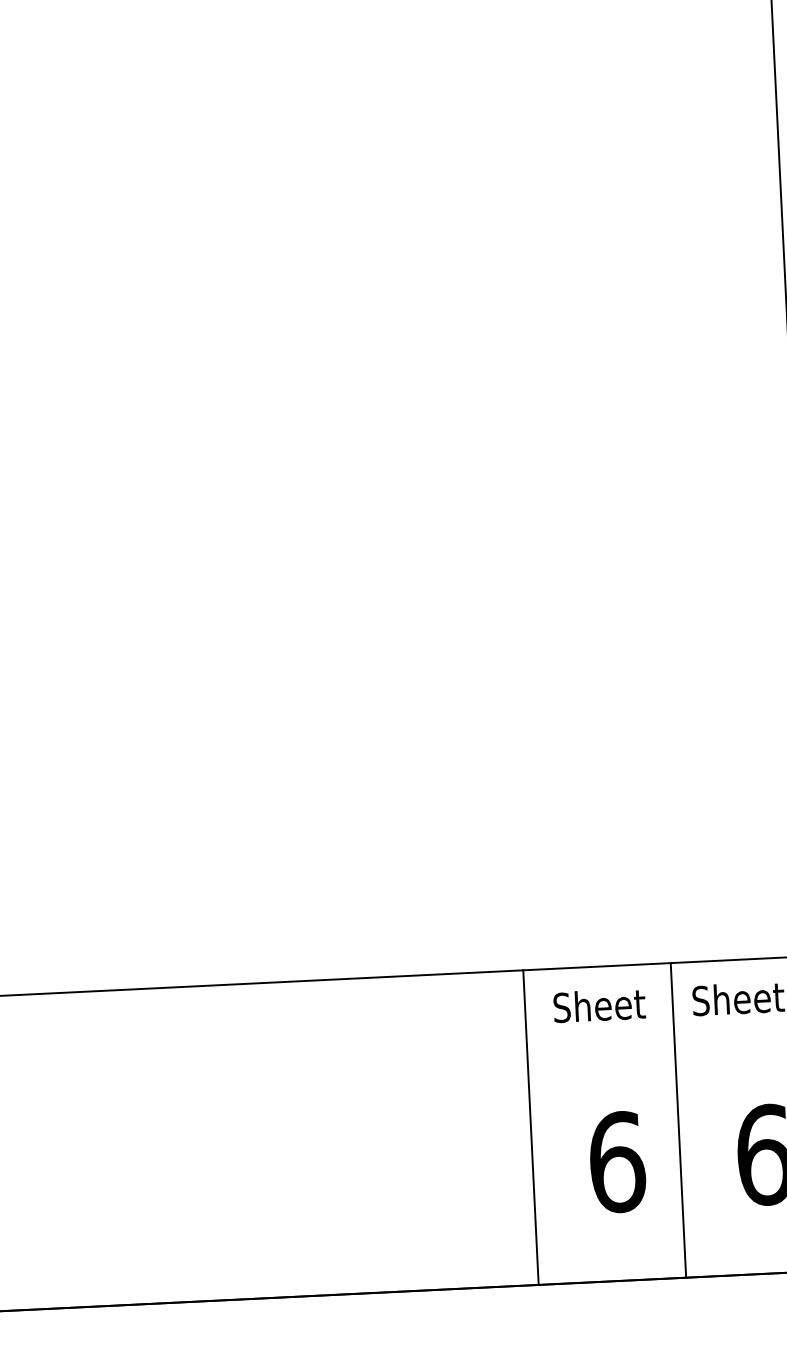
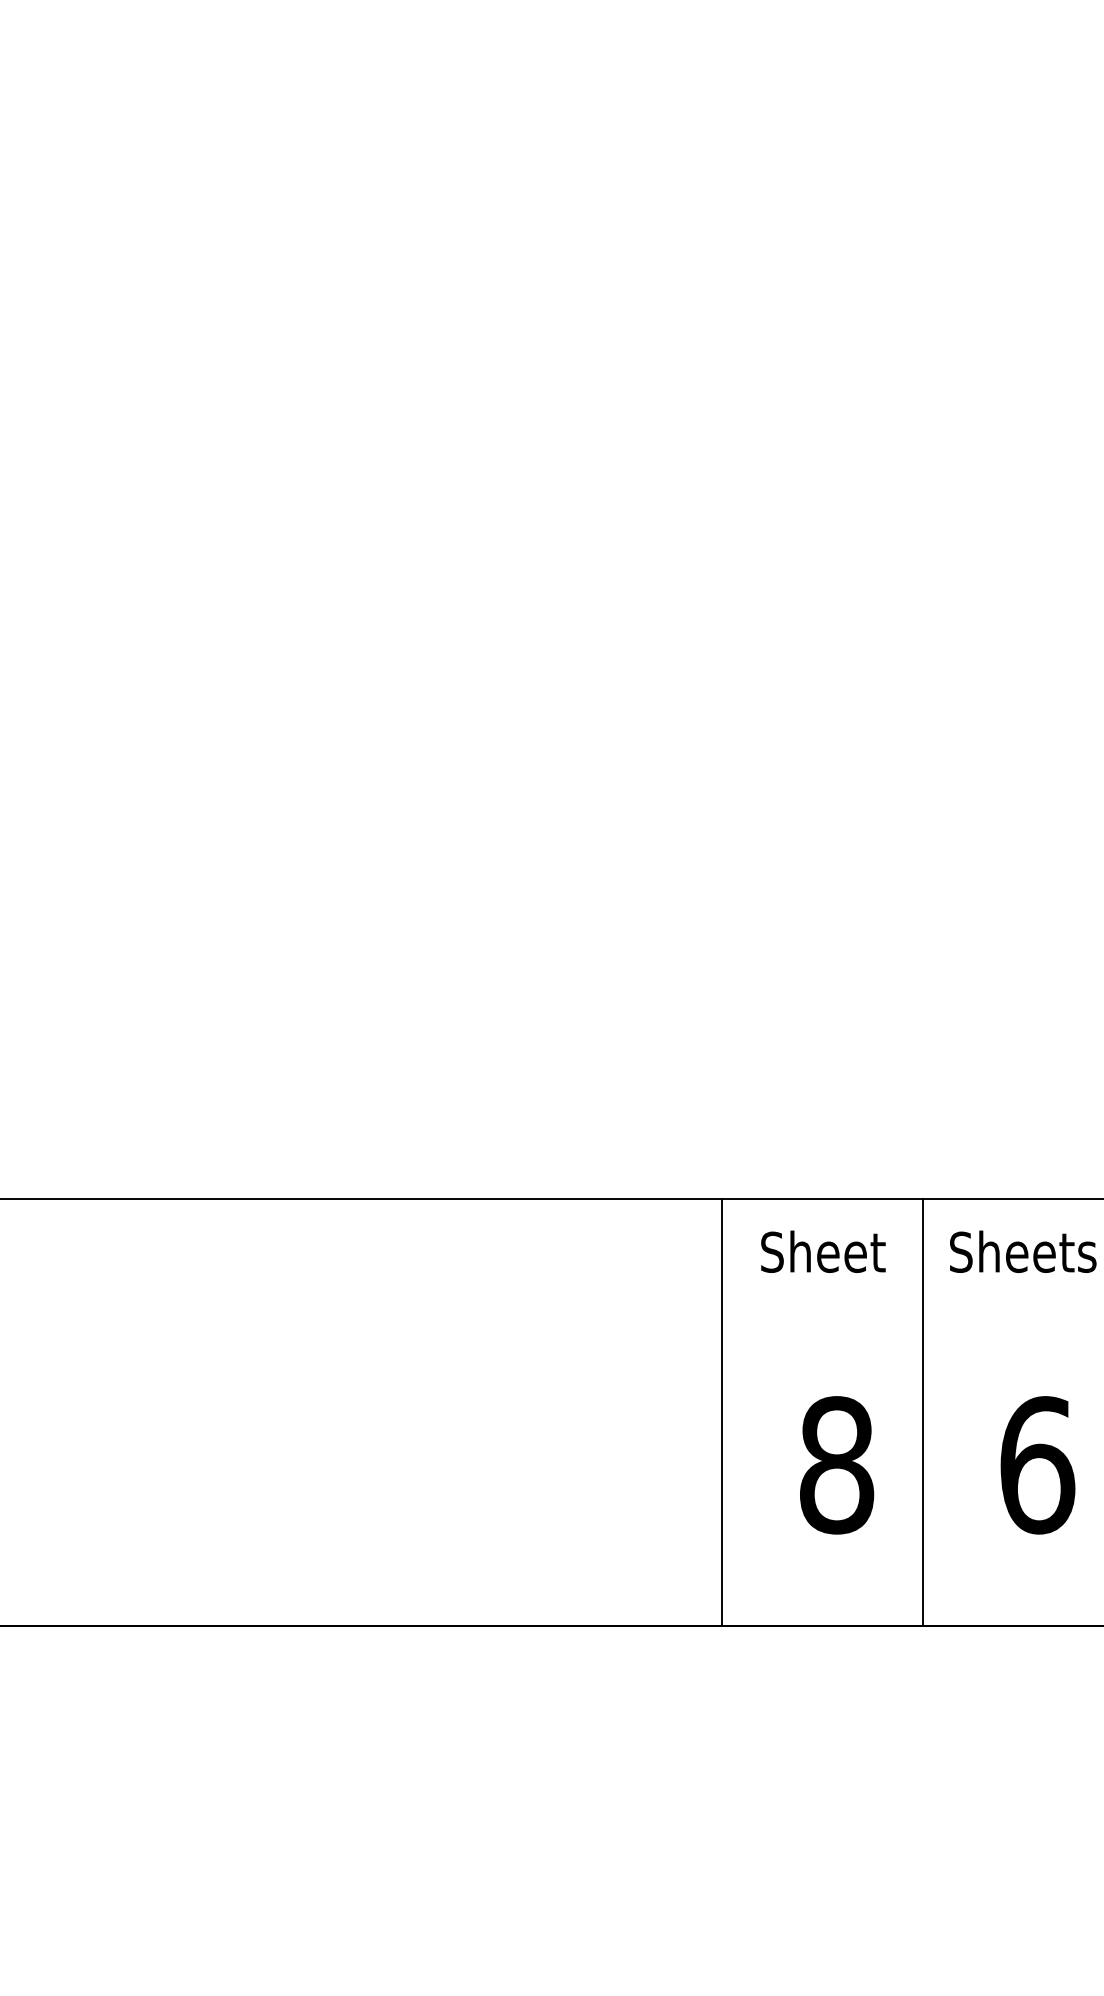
text: (617, 1162) -> (837, 1465), 6 -> 8

